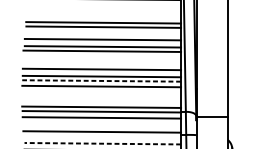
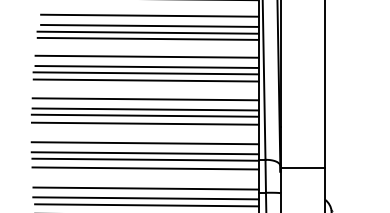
line: (104, 10) -> (149, 15), added
line: (104, 17) -> (149, 25), added
line: (101, 56) -> (145, 80), added
line: (101, 80) -> (144, 115), dashed -> solid
line: (101, 100) -> (144, 143), added
line: (101, 138) -> (145, 198), added
line: (102, 143) -> (146, 205), dashed -> solid

